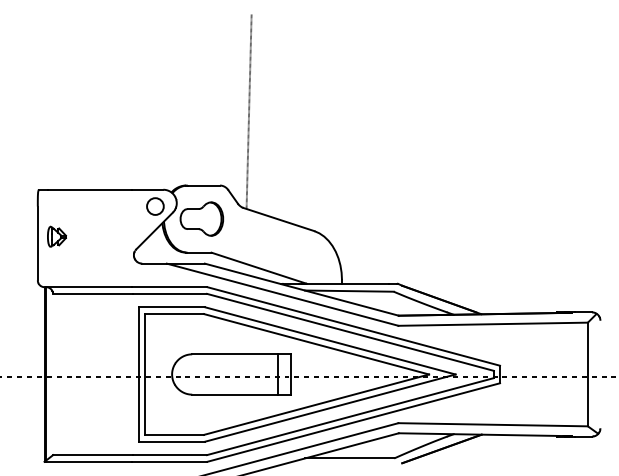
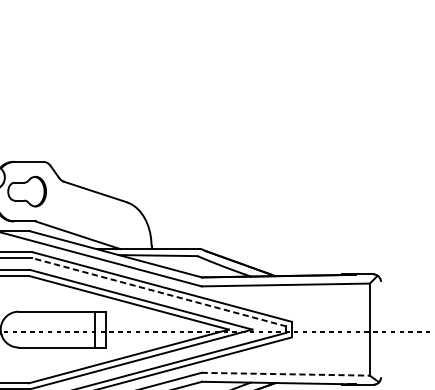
line: (248, 111) -> (68, 96), removed
line: (350, 332) -> (159, 292), solid -> dashed
line: (493, 424) -> (286, 374), solid -> dashed

